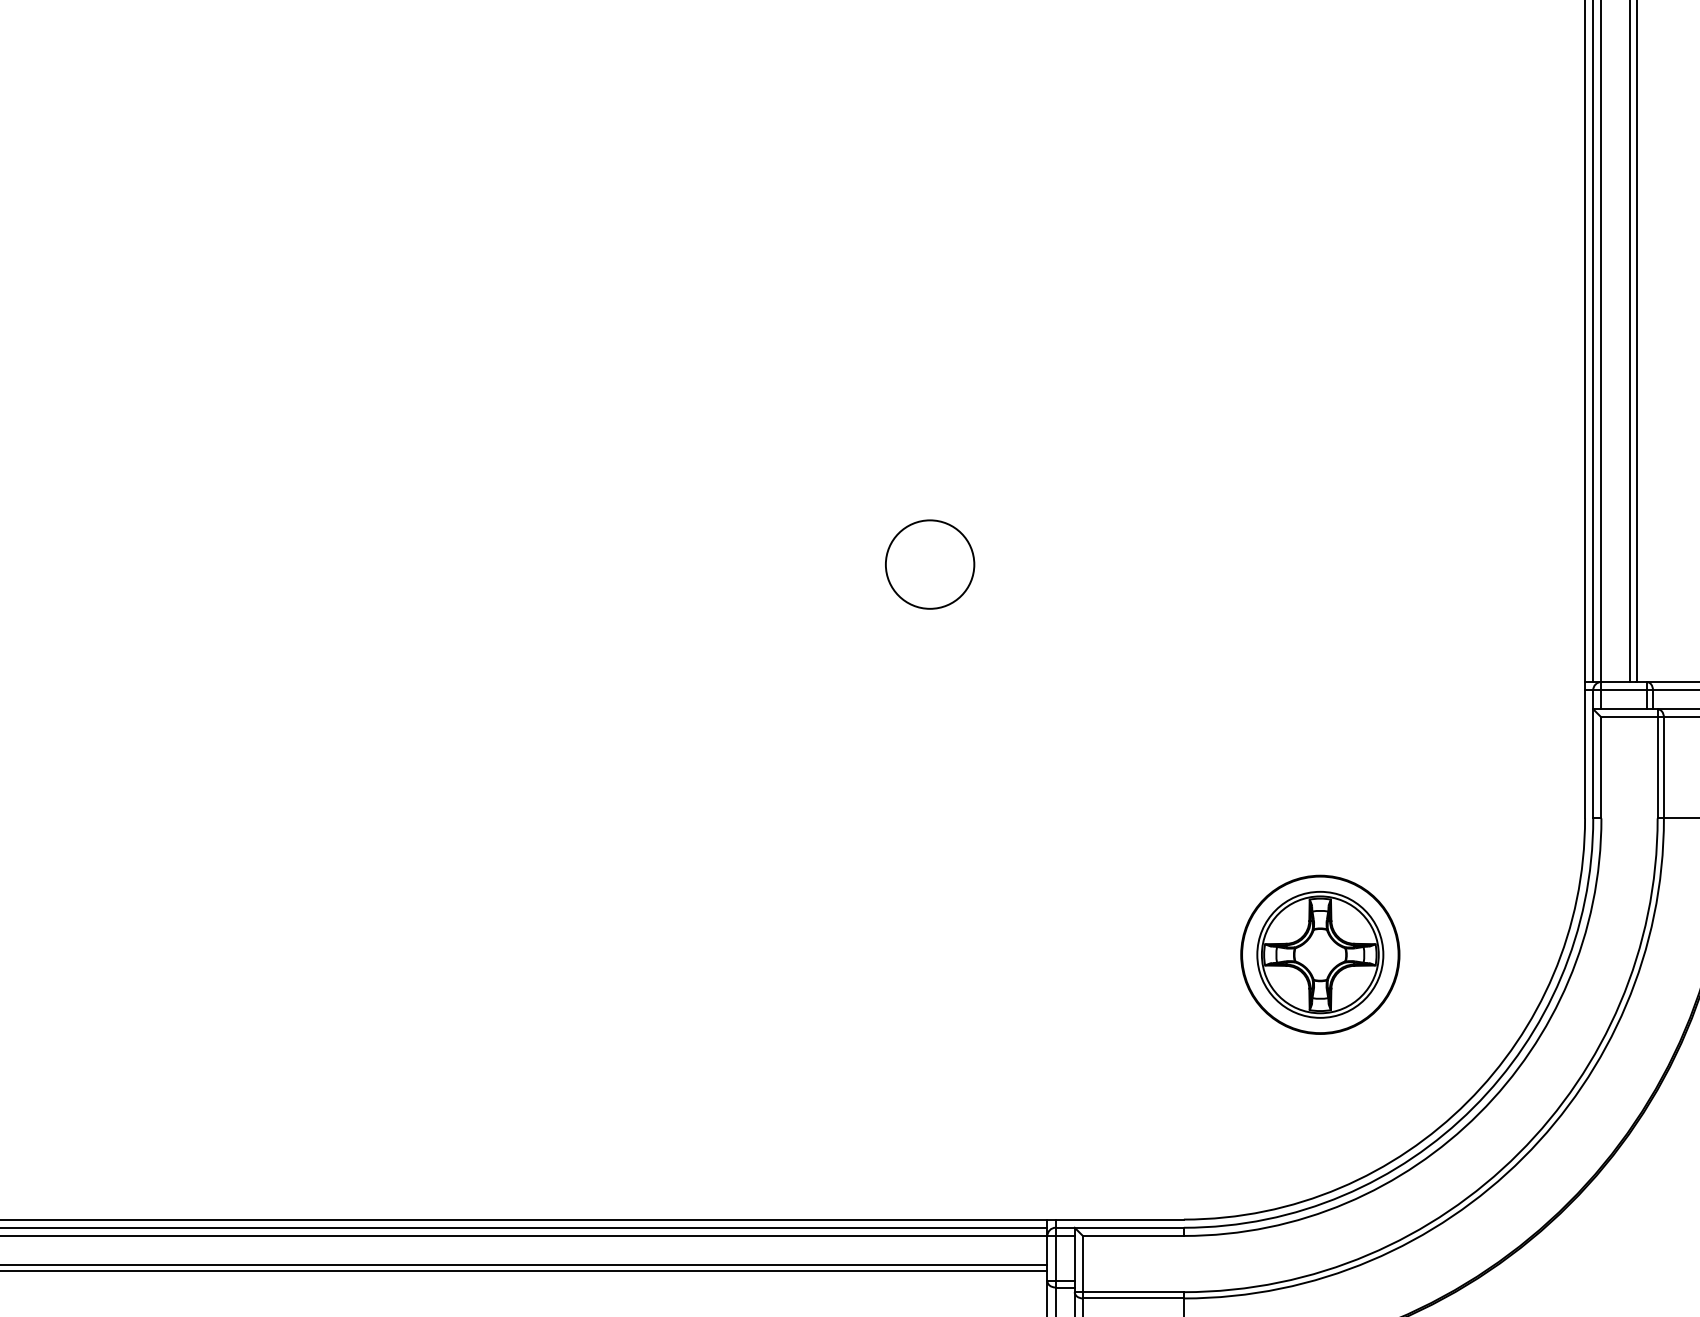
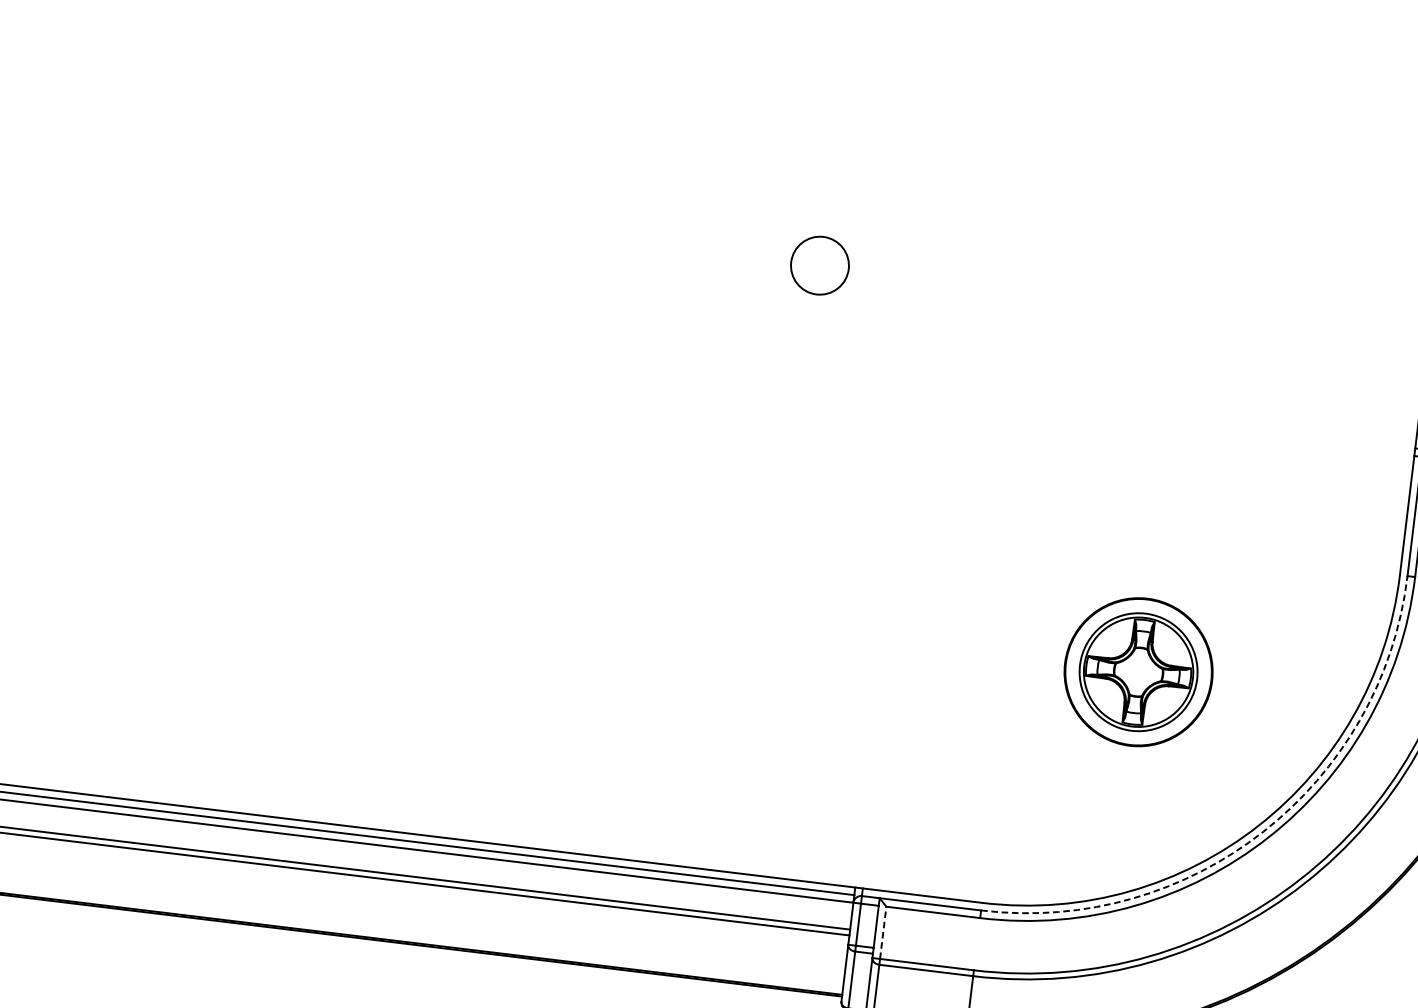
circle: (930, 564) -> (820, 265), size x0.7
arc: (1473, 1107) -> (1263, 831), solid -> dashed
line: (1082, 1263) -> (882, 932), solid -> dashed

